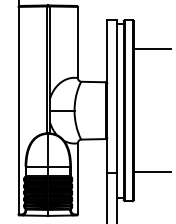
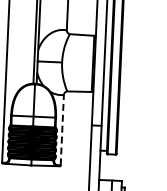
line: (151, 49) -> (140, 5), removed
line: (151, 172) -> (135, 127), removed
line: (77, 178) -> (61, 129), solid -> dashed

